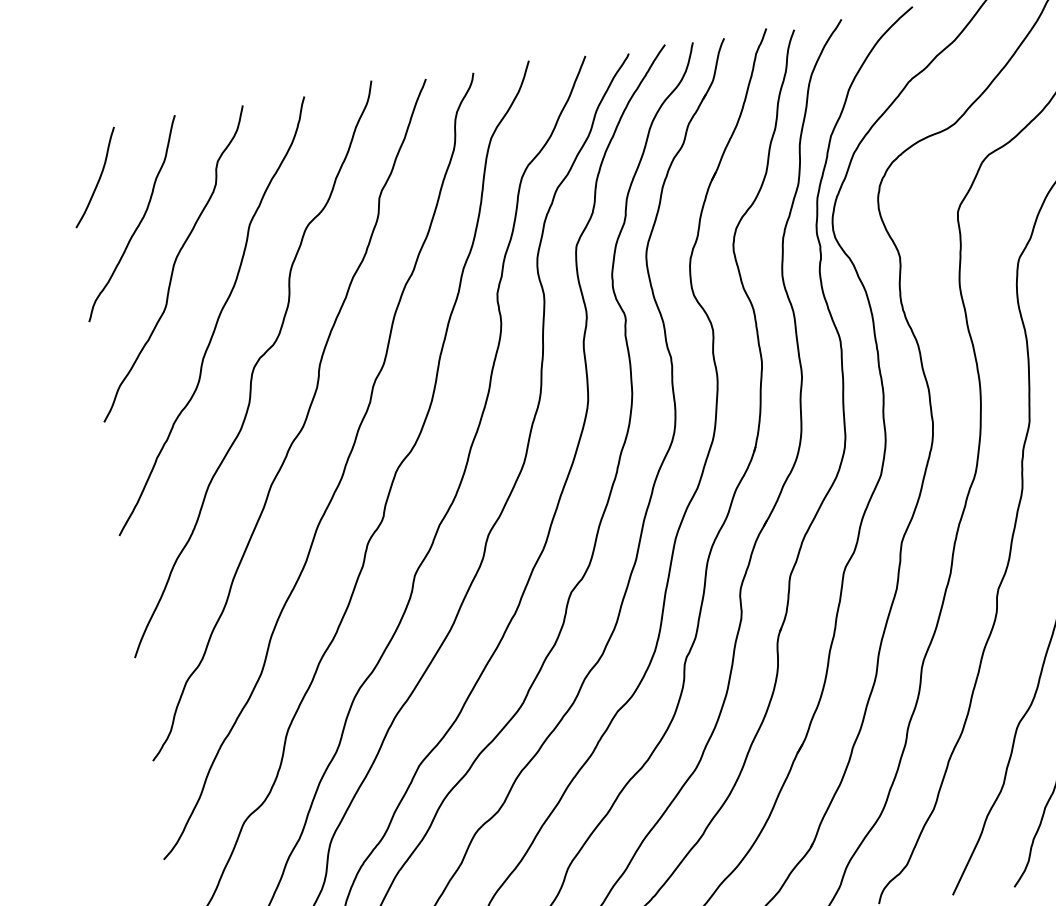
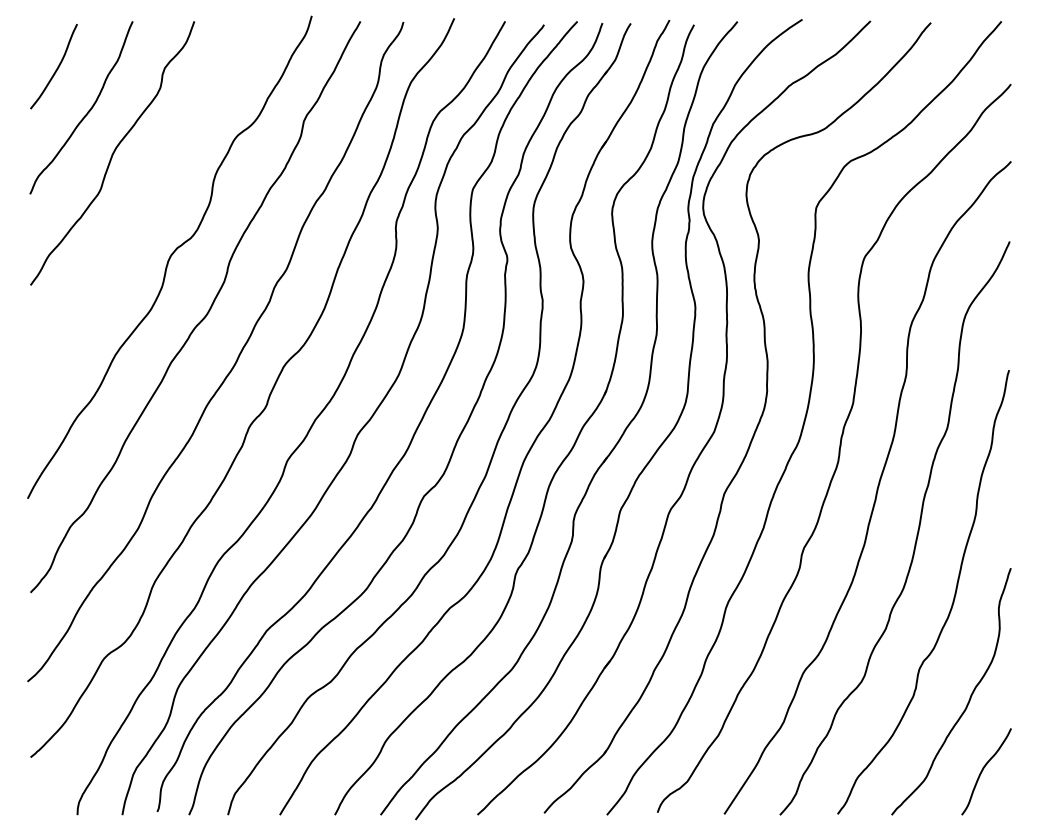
curve: (217, 318) -> (144, 207), removed

